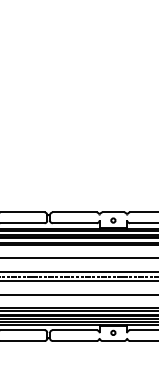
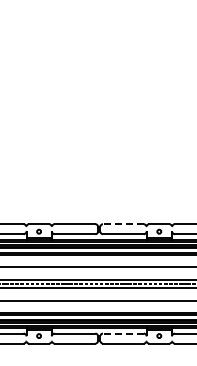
line: (73, 212) -> (122, 224), solid -> dashed
line: (73, 330) -> (122, 333), solid -> dashed

